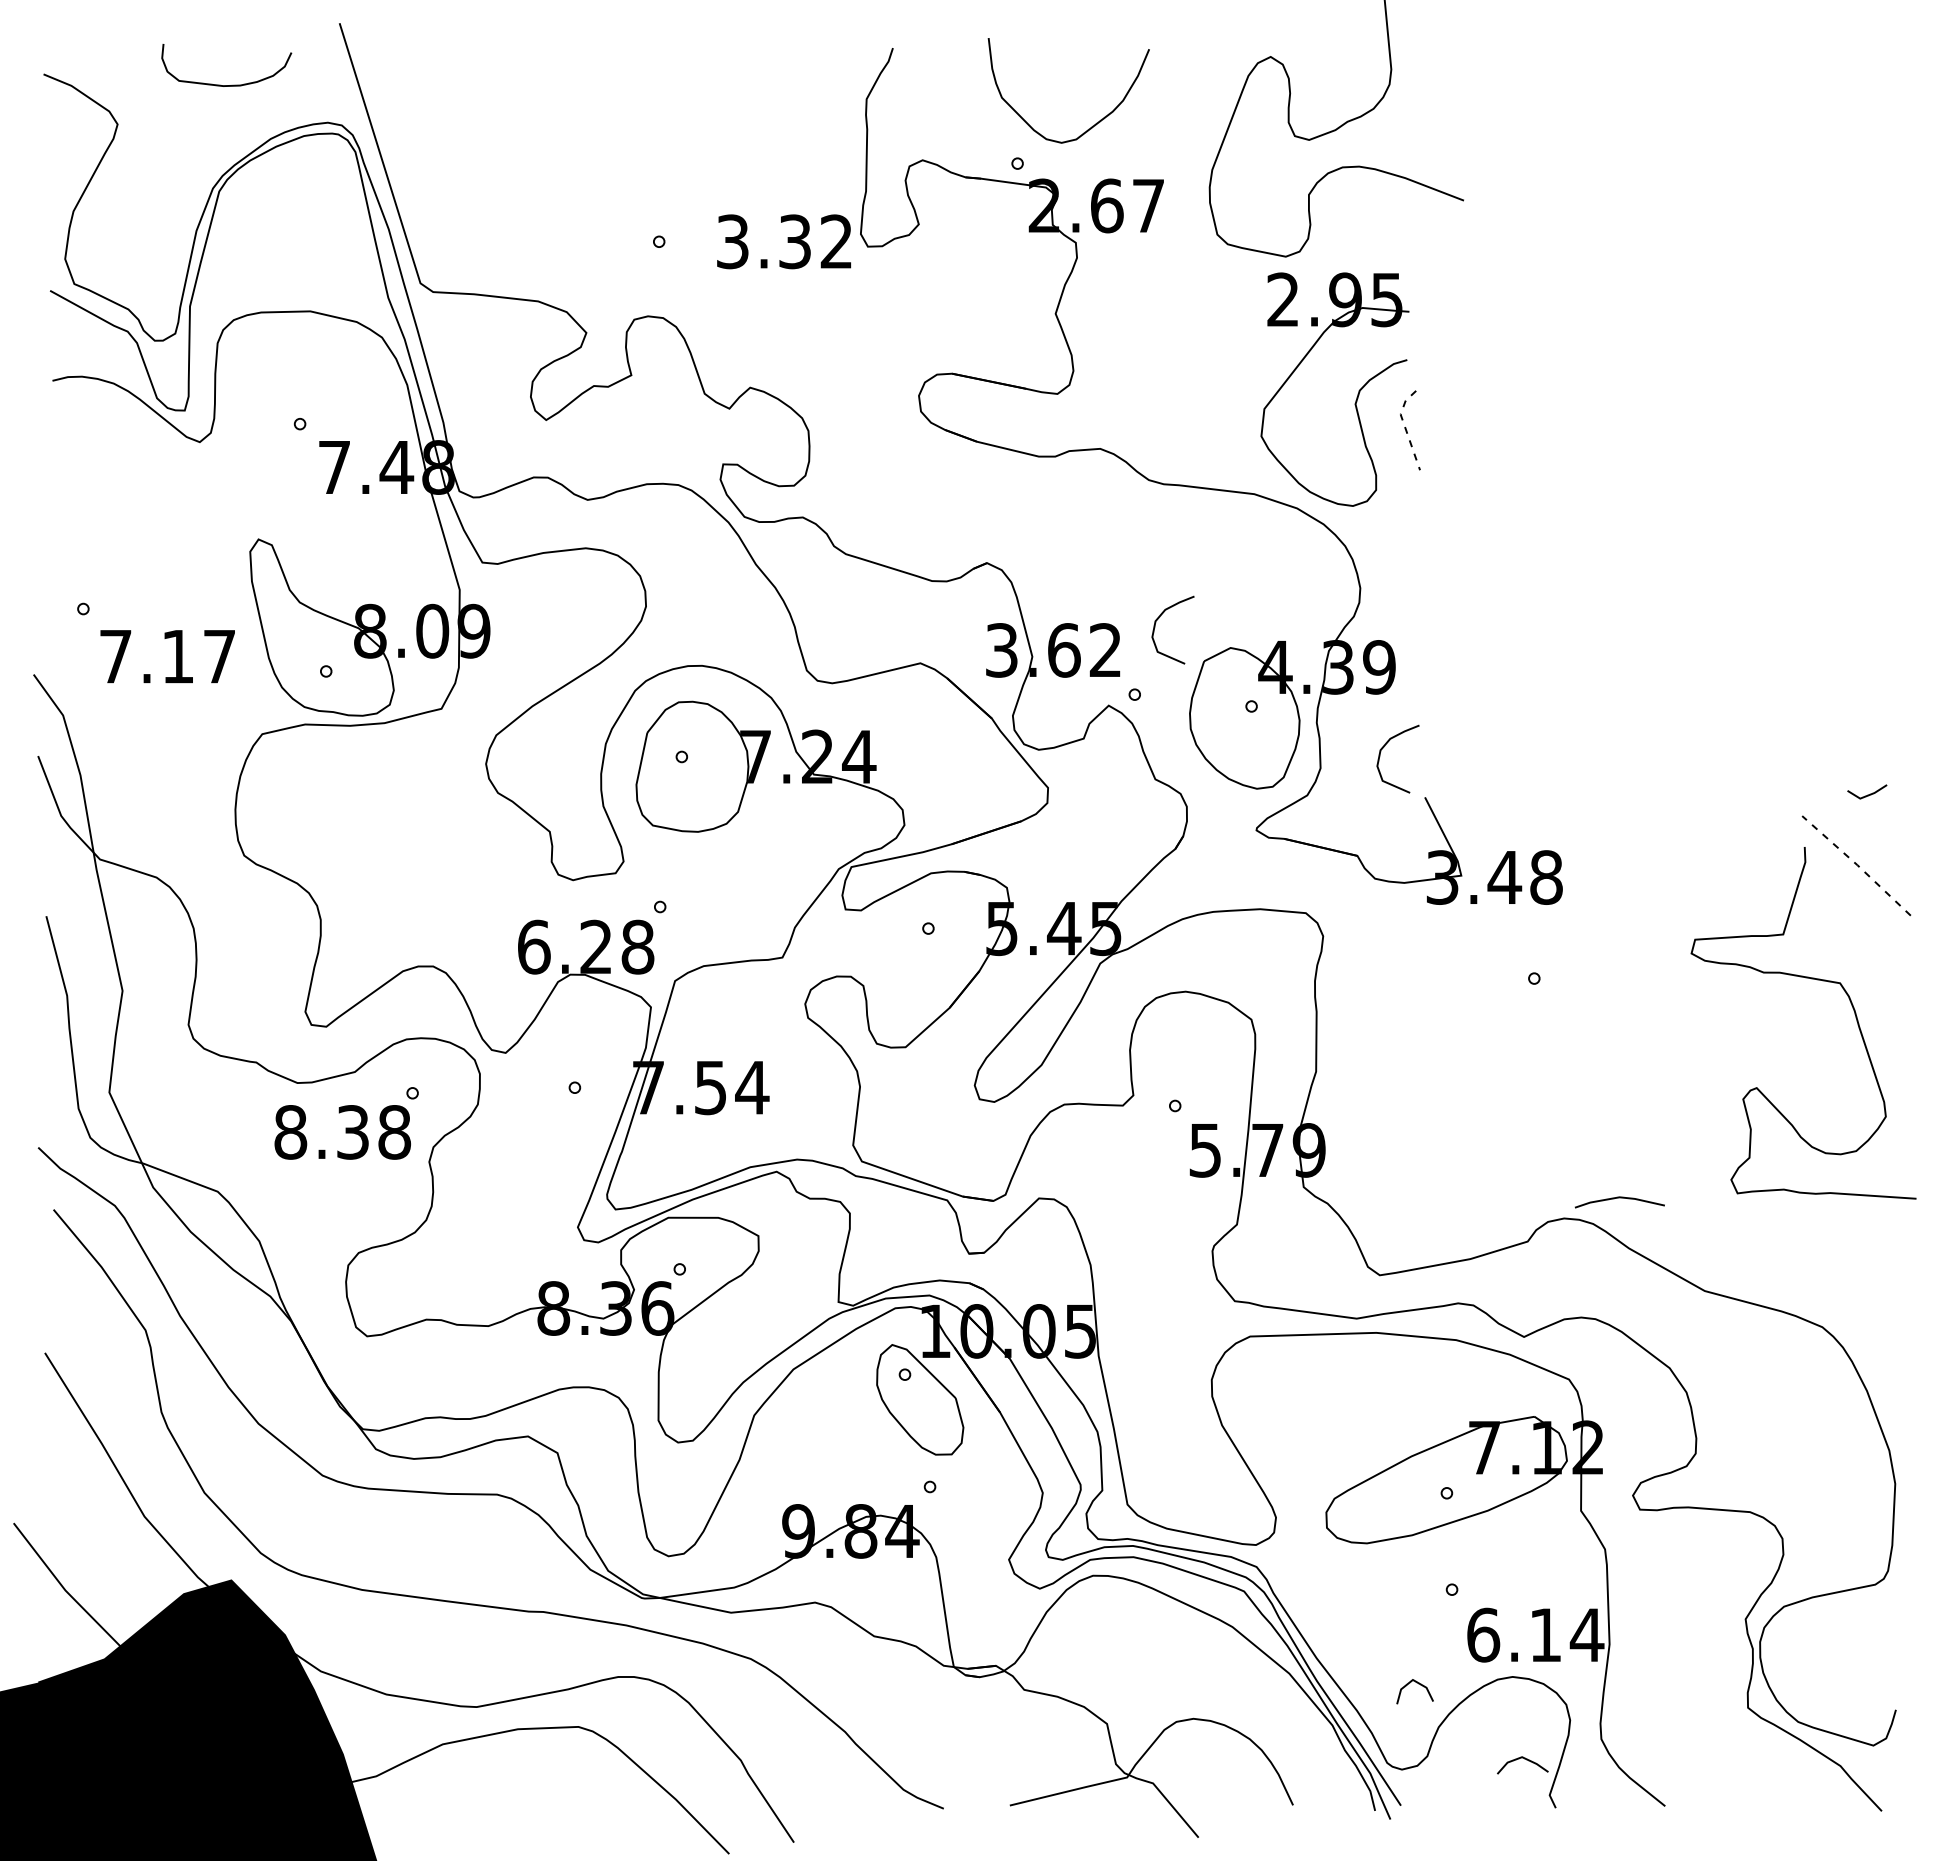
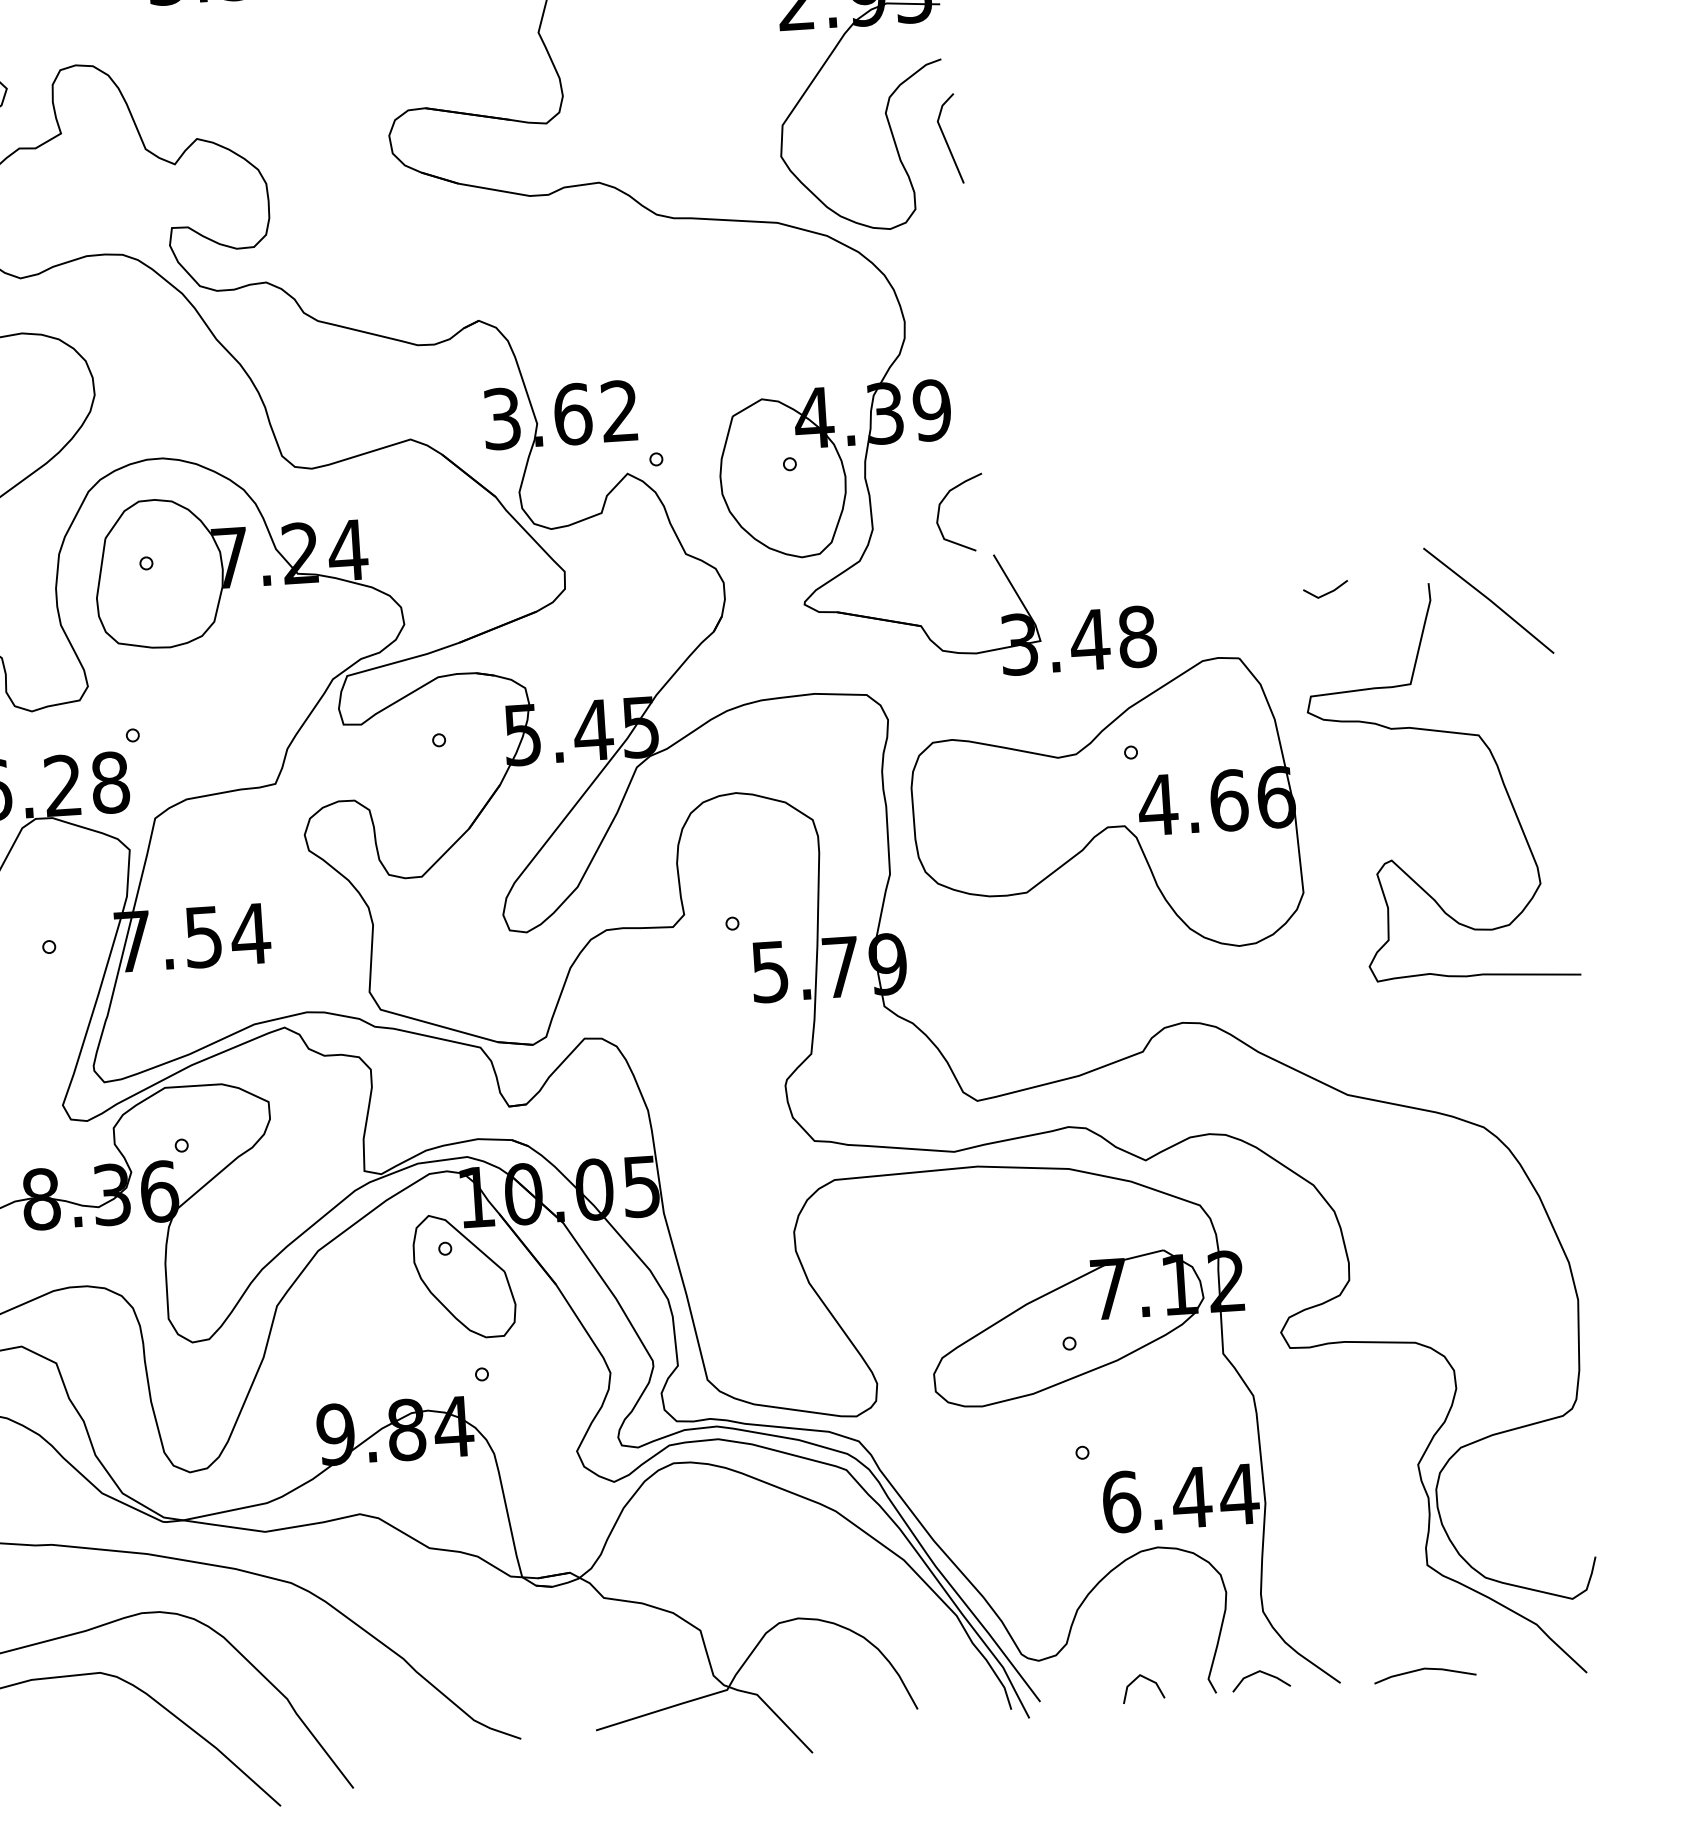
line: (1405, 427) -> (944, 136), dashed -> solid
curve: (1159, 618) -> (678, 371), removed
line: (1867, 794) -> (1326, 592), moved
line: (1857, 865) -> (1489, 600), dashed -> solid
part: (1508, 1027) -> (1105, 810), added
line: (1619, 1198) -> (1424, 1669), moved
text: (1545, 1634) -> (1191, 1496), 6.14 -> 6.44
line: (1418, 1684) -> (1146, 1679), moved
line: (1524, 1759) -> (1262, 1673), moved

